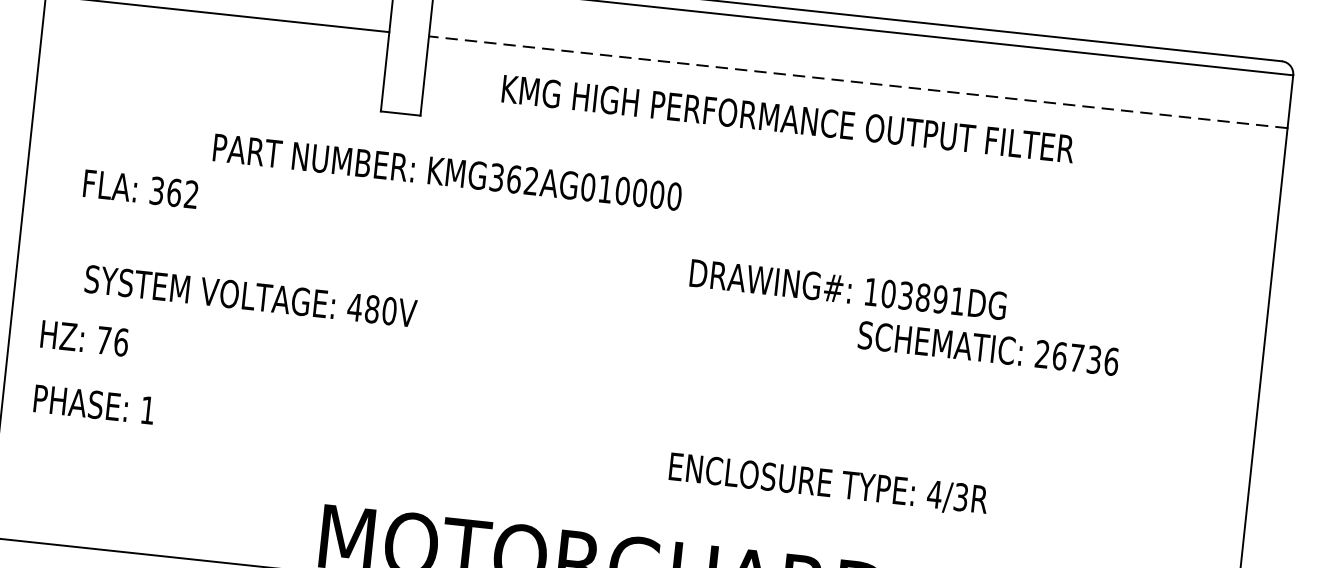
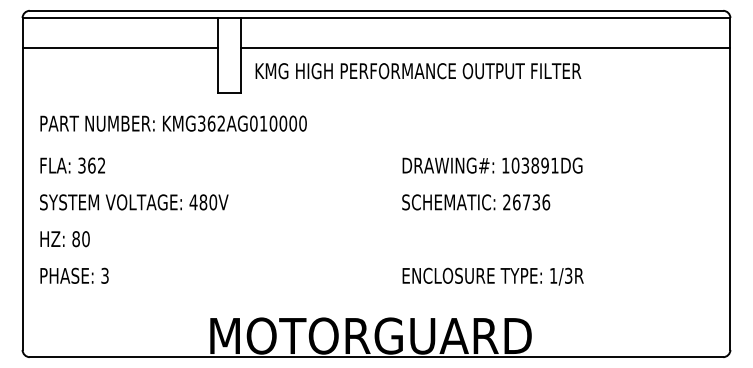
line: (857, 82) -> (485, 48), dashed -> solid
text: (788, 119) -> (418, 71), moved
text: (447, 172) -> (173, 123), moved
text: (140, 188) -> (72, 165), moved
text: (251, 296) -> (134, 202), moved
text: (111, 341) -> (80, 239), 76 -> 80
text: (989, 348) -> (476, 202), moved
text: (146, 409) -> (104, 275), 1 -> 3
text: (934, 493) -> (553, 275), 4/3R -> 1/3R

